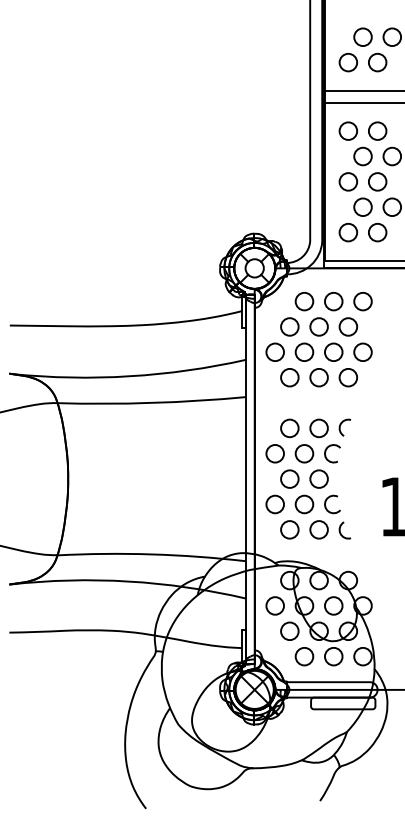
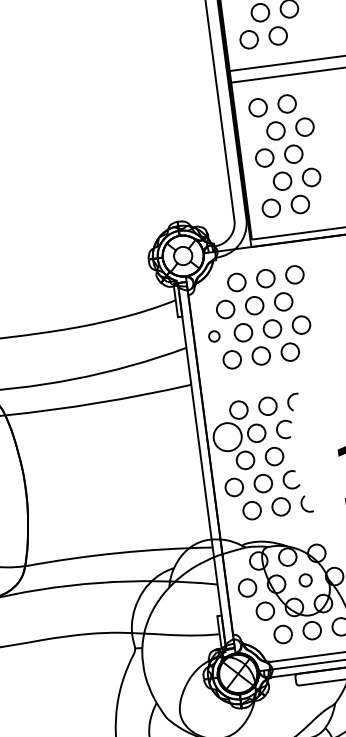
circle: (274, 351) -> (213, 335), size x0.6
circle: (275, 453) -> (227, 436), size x1.6
circle: (333, 605) -> (305, 579), size x0.7

